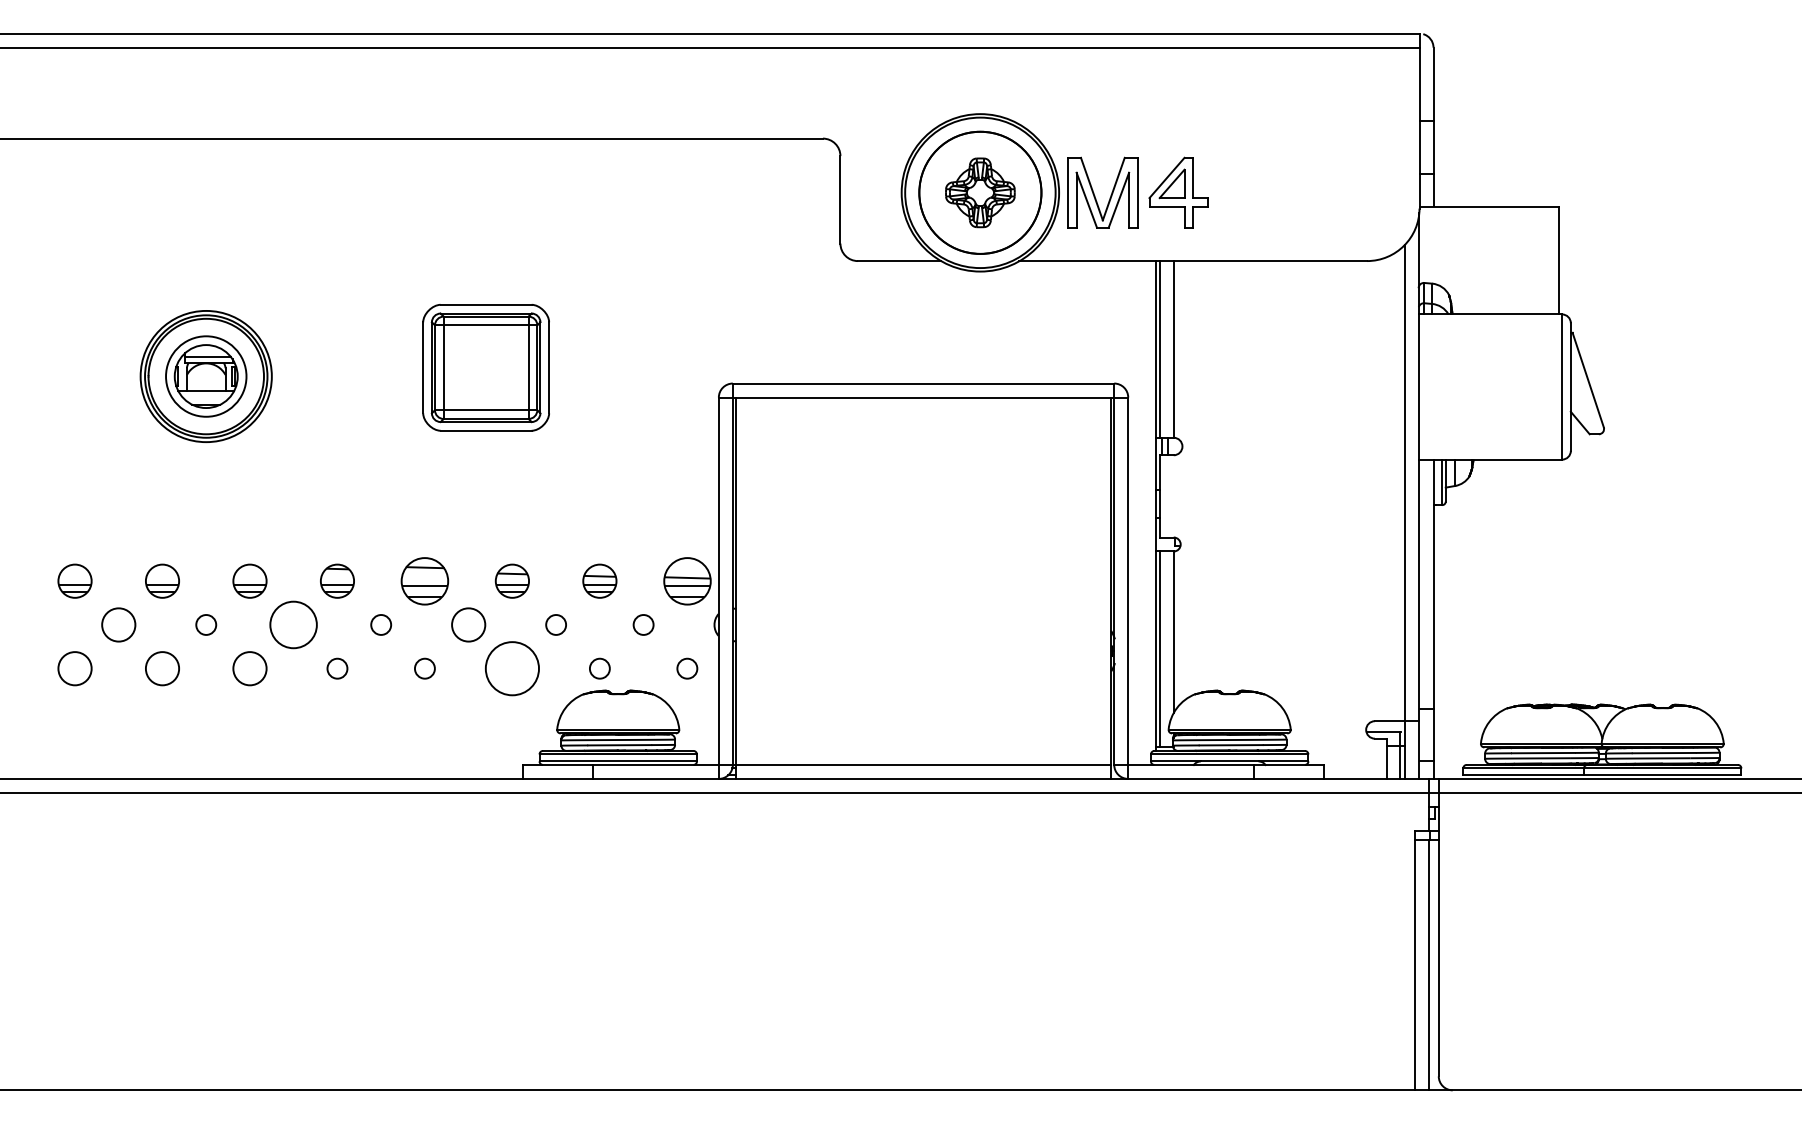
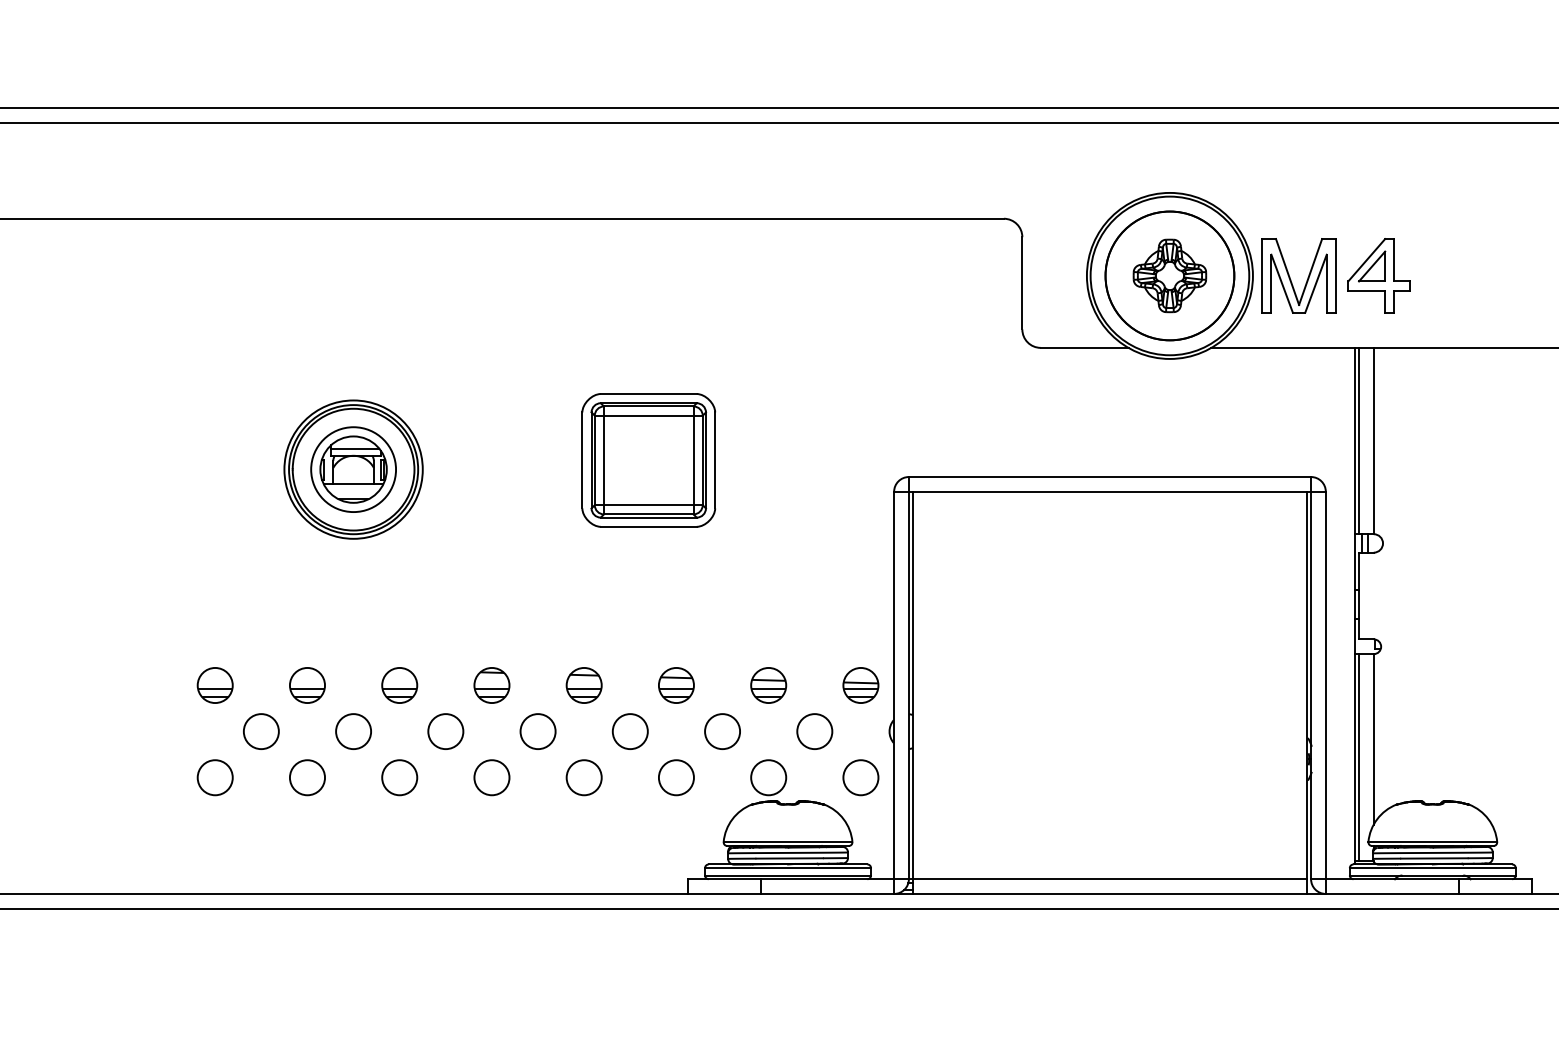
part: (424, 580) -> (583, 684), size x0.71
part: (686, 580) -> (860, 684), size x0.71
circle: (205, 624) -> (352, 731), size x1.67
circle: (293, 624) -> (445, 731), size x0.71
circle: (380, 624) -> (537, 731), size x1.67
circle: (555, 624) -> (721, 731), size x1.67
circle: (643, 624) -> (814, 731), size x1.67
circle: (337, 668) -> (492, 777), size x1.67
circle: (424, 668) -> (583, 777), size x1.67
circle: (512, 668) -> (676, 777), size x0.62
circle: (599, 668) -> (768, 777), size x1.67
circle: (686, 668) -> (860, 777), size x1.67

